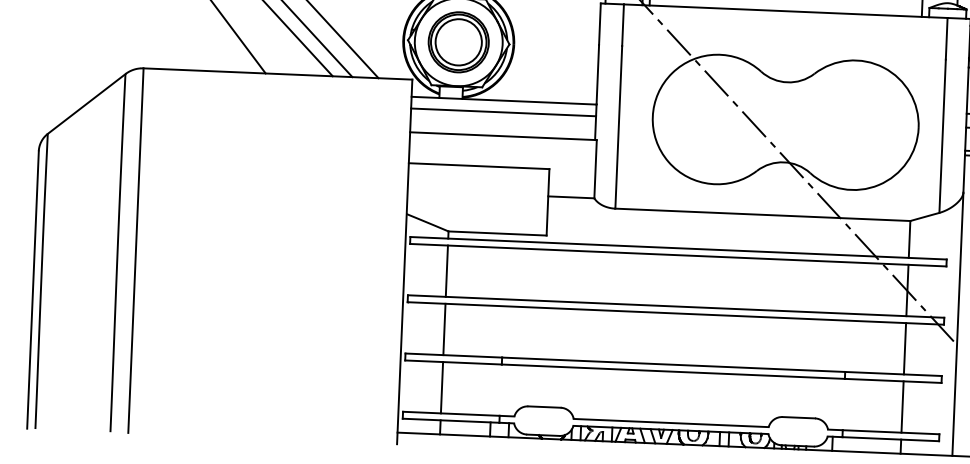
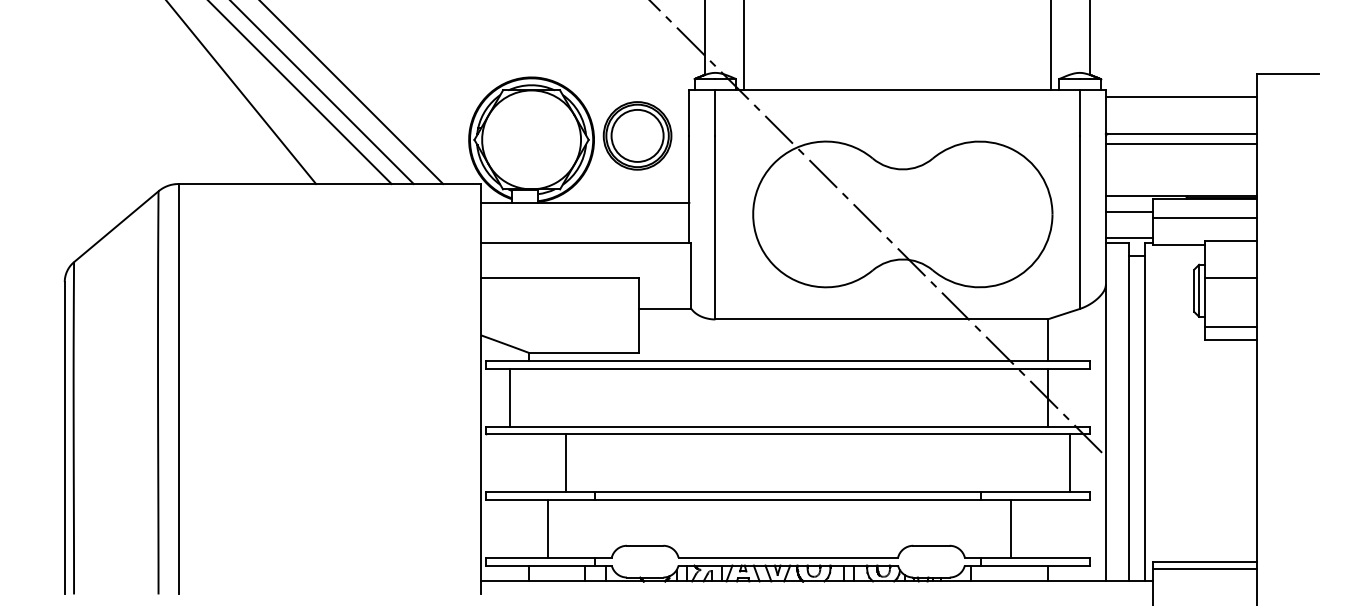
part: (458, 41) -> (637, 135), moved
line: (503, 112) -> (585, 216), removed
line: (447, 271) -> (510, 397), moved
line: (444, 329) -> (566, 463), moved
line: (904, 348) -> (1069, 463), moved
line: (442, 387) -> (548, 528), moved
line: (902, 406) -> (1010, 528), moved

